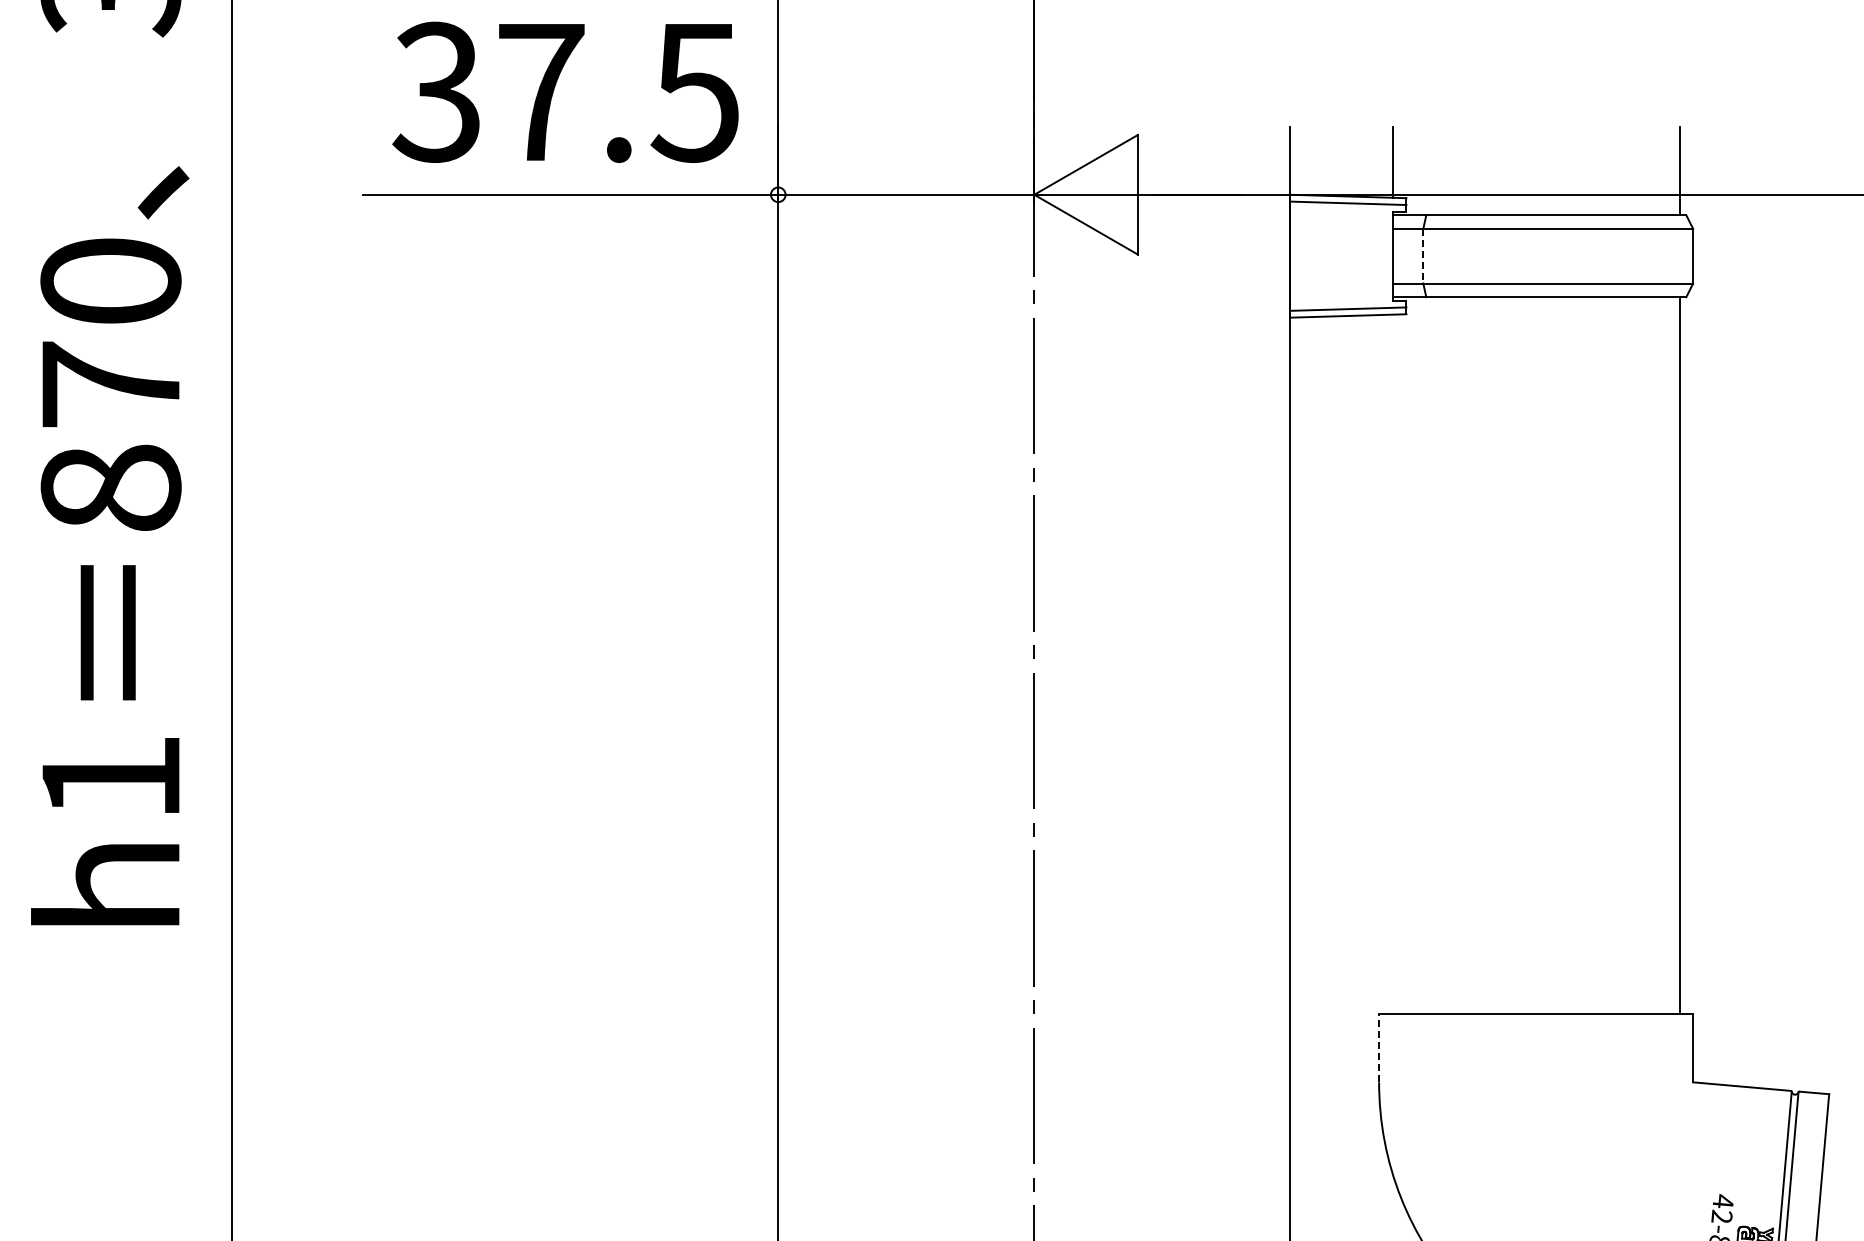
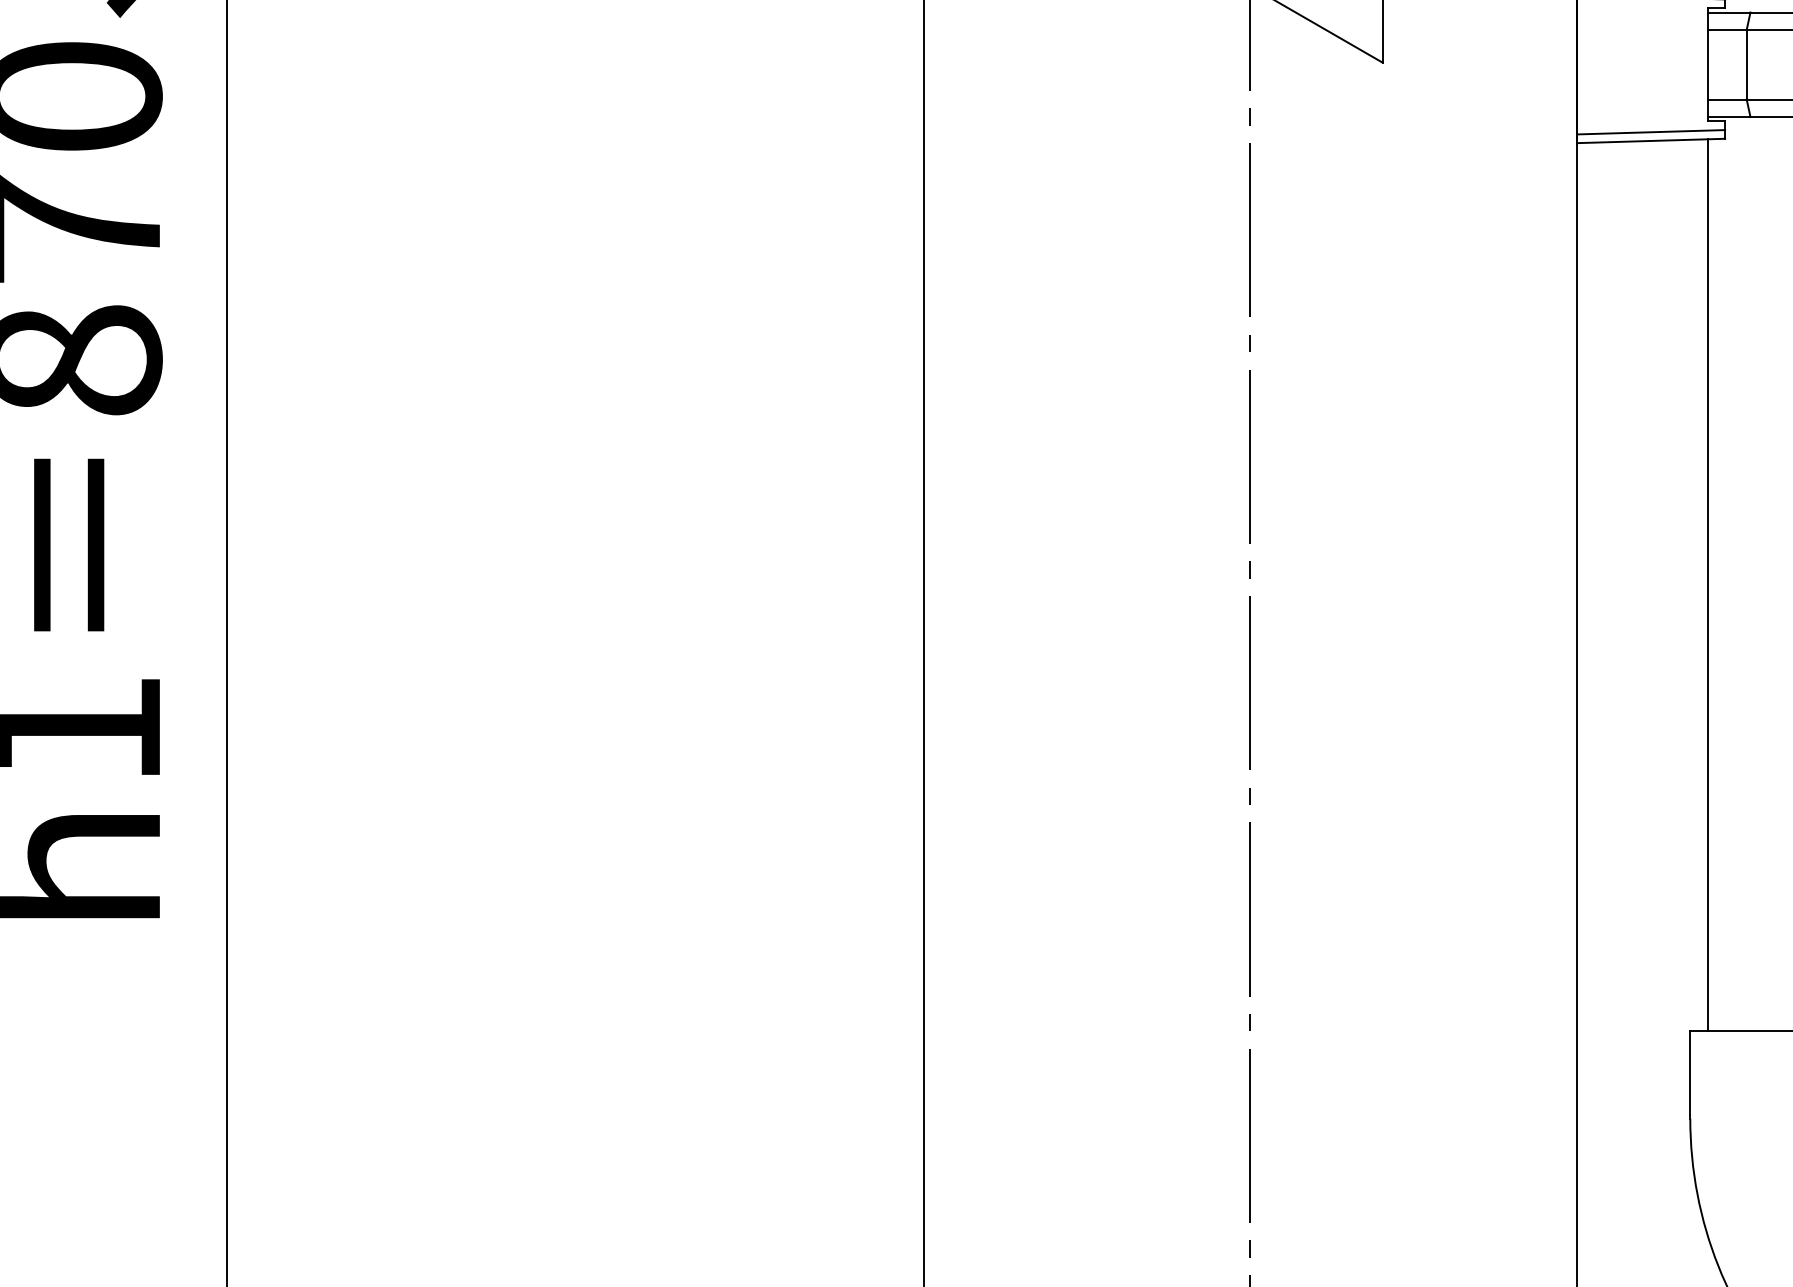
line: (1423, 256) -> (1746, 65), dashed -> solid
line: (1392, 664) -> (1707, 585), added
line: (1379, 1047) -> (1690, 1074), dashed -> solid

